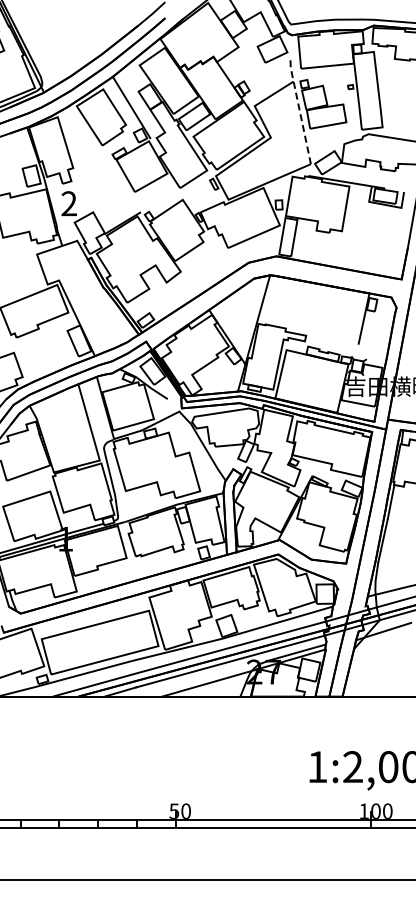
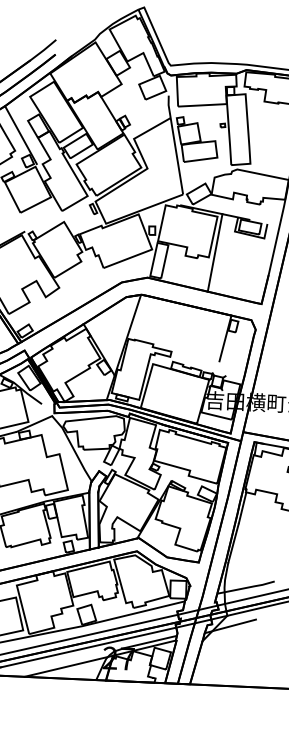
line: (299, 109) -> (174, 143), dashed -> solid
line: (348, 225) -> (215, 252), added

